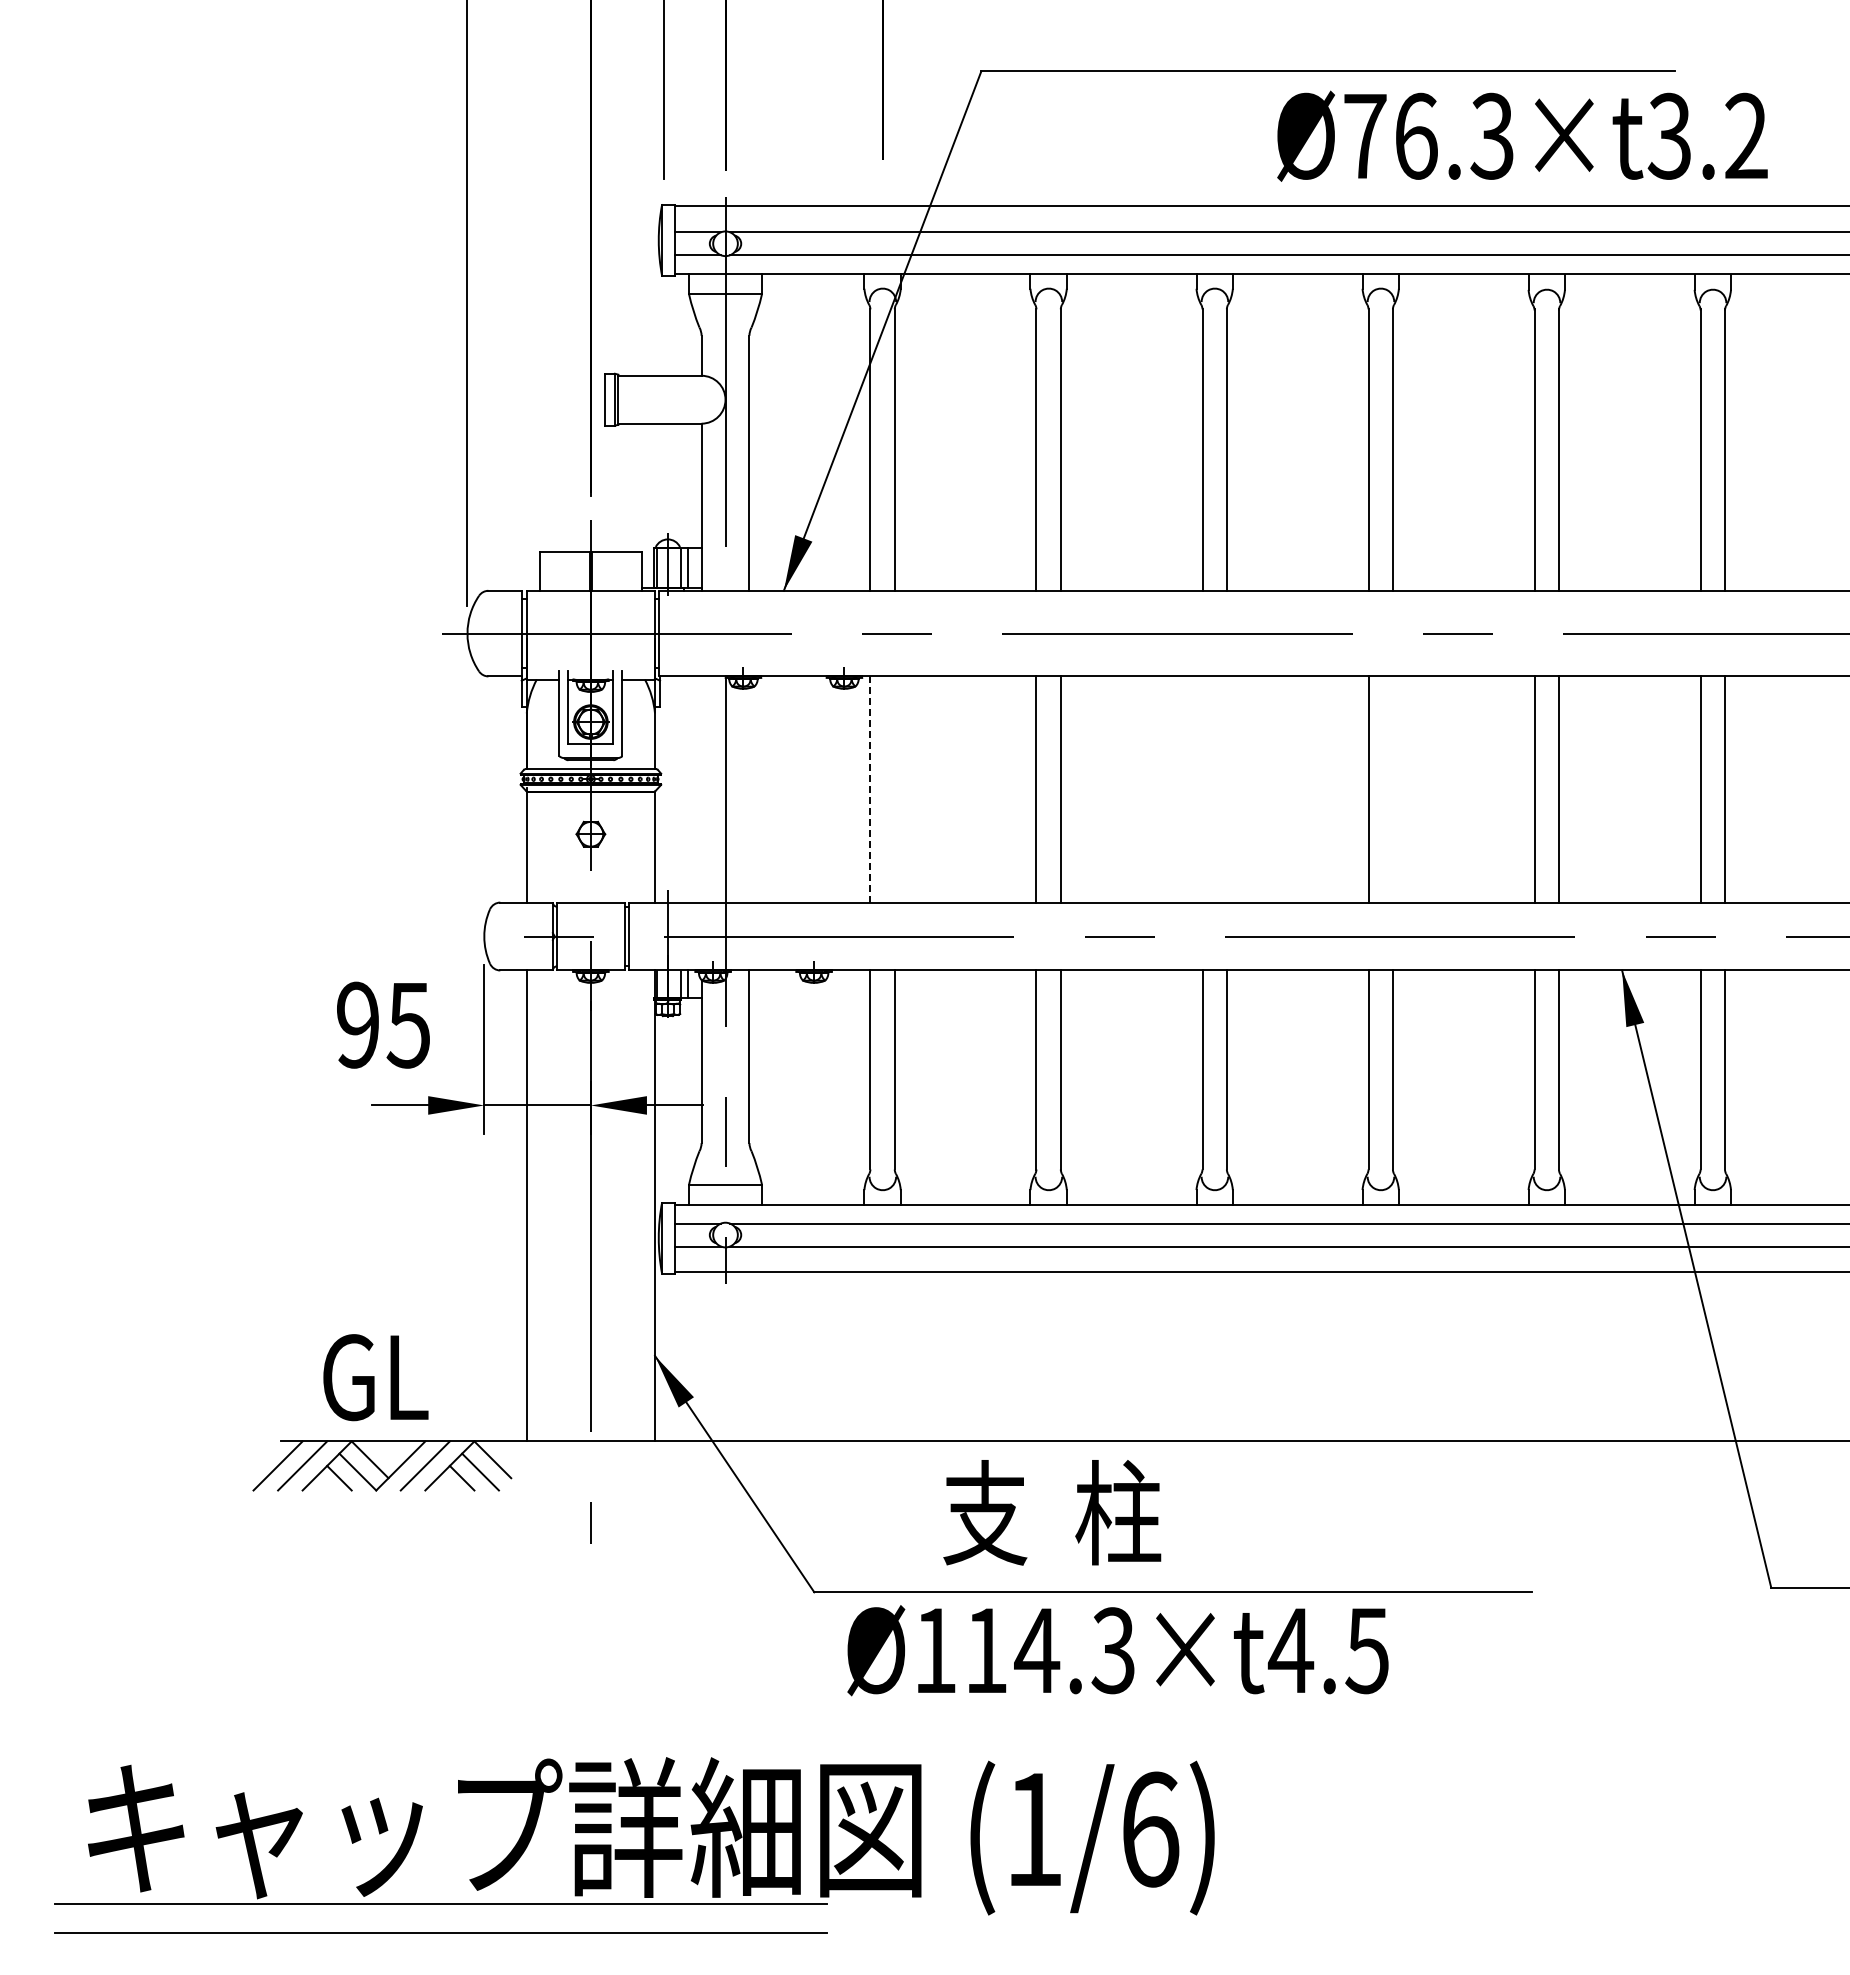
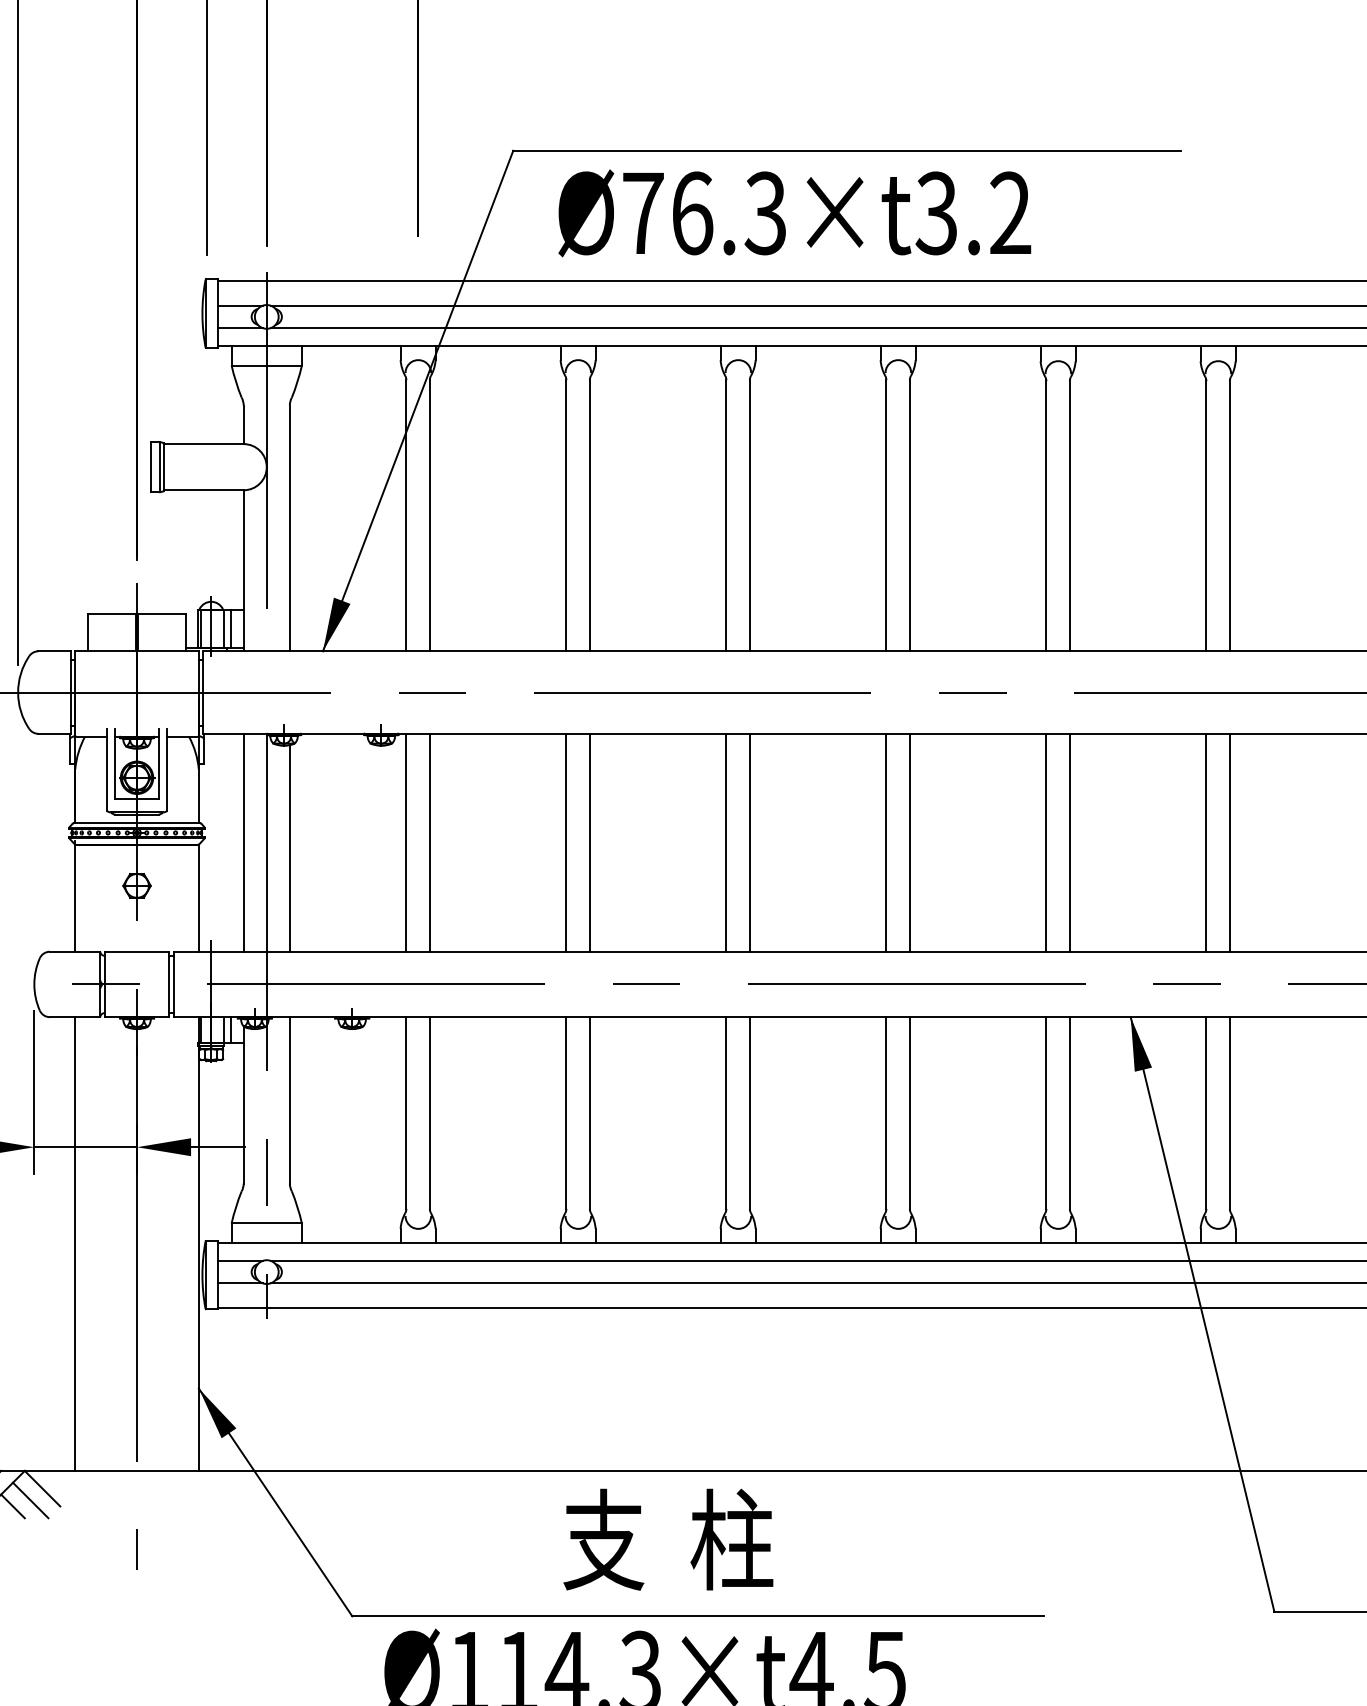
text: (1522, 135) -> (794, 212), moved
line: (701, 789) -> (243, 842), added
line: (894, 789) -> (429, 842), added
line: (1202, 789) -> (726, 842), added
line: (1226, 789) -> (749, 842), added
line: (1392, 789) -> (909, 842), added
line: (870, 790) -> (406, 843), dashed -> solid
line: (749, 795) -> (289, 848), added
text: (1052, 1512) -> (668, 1539), moved

